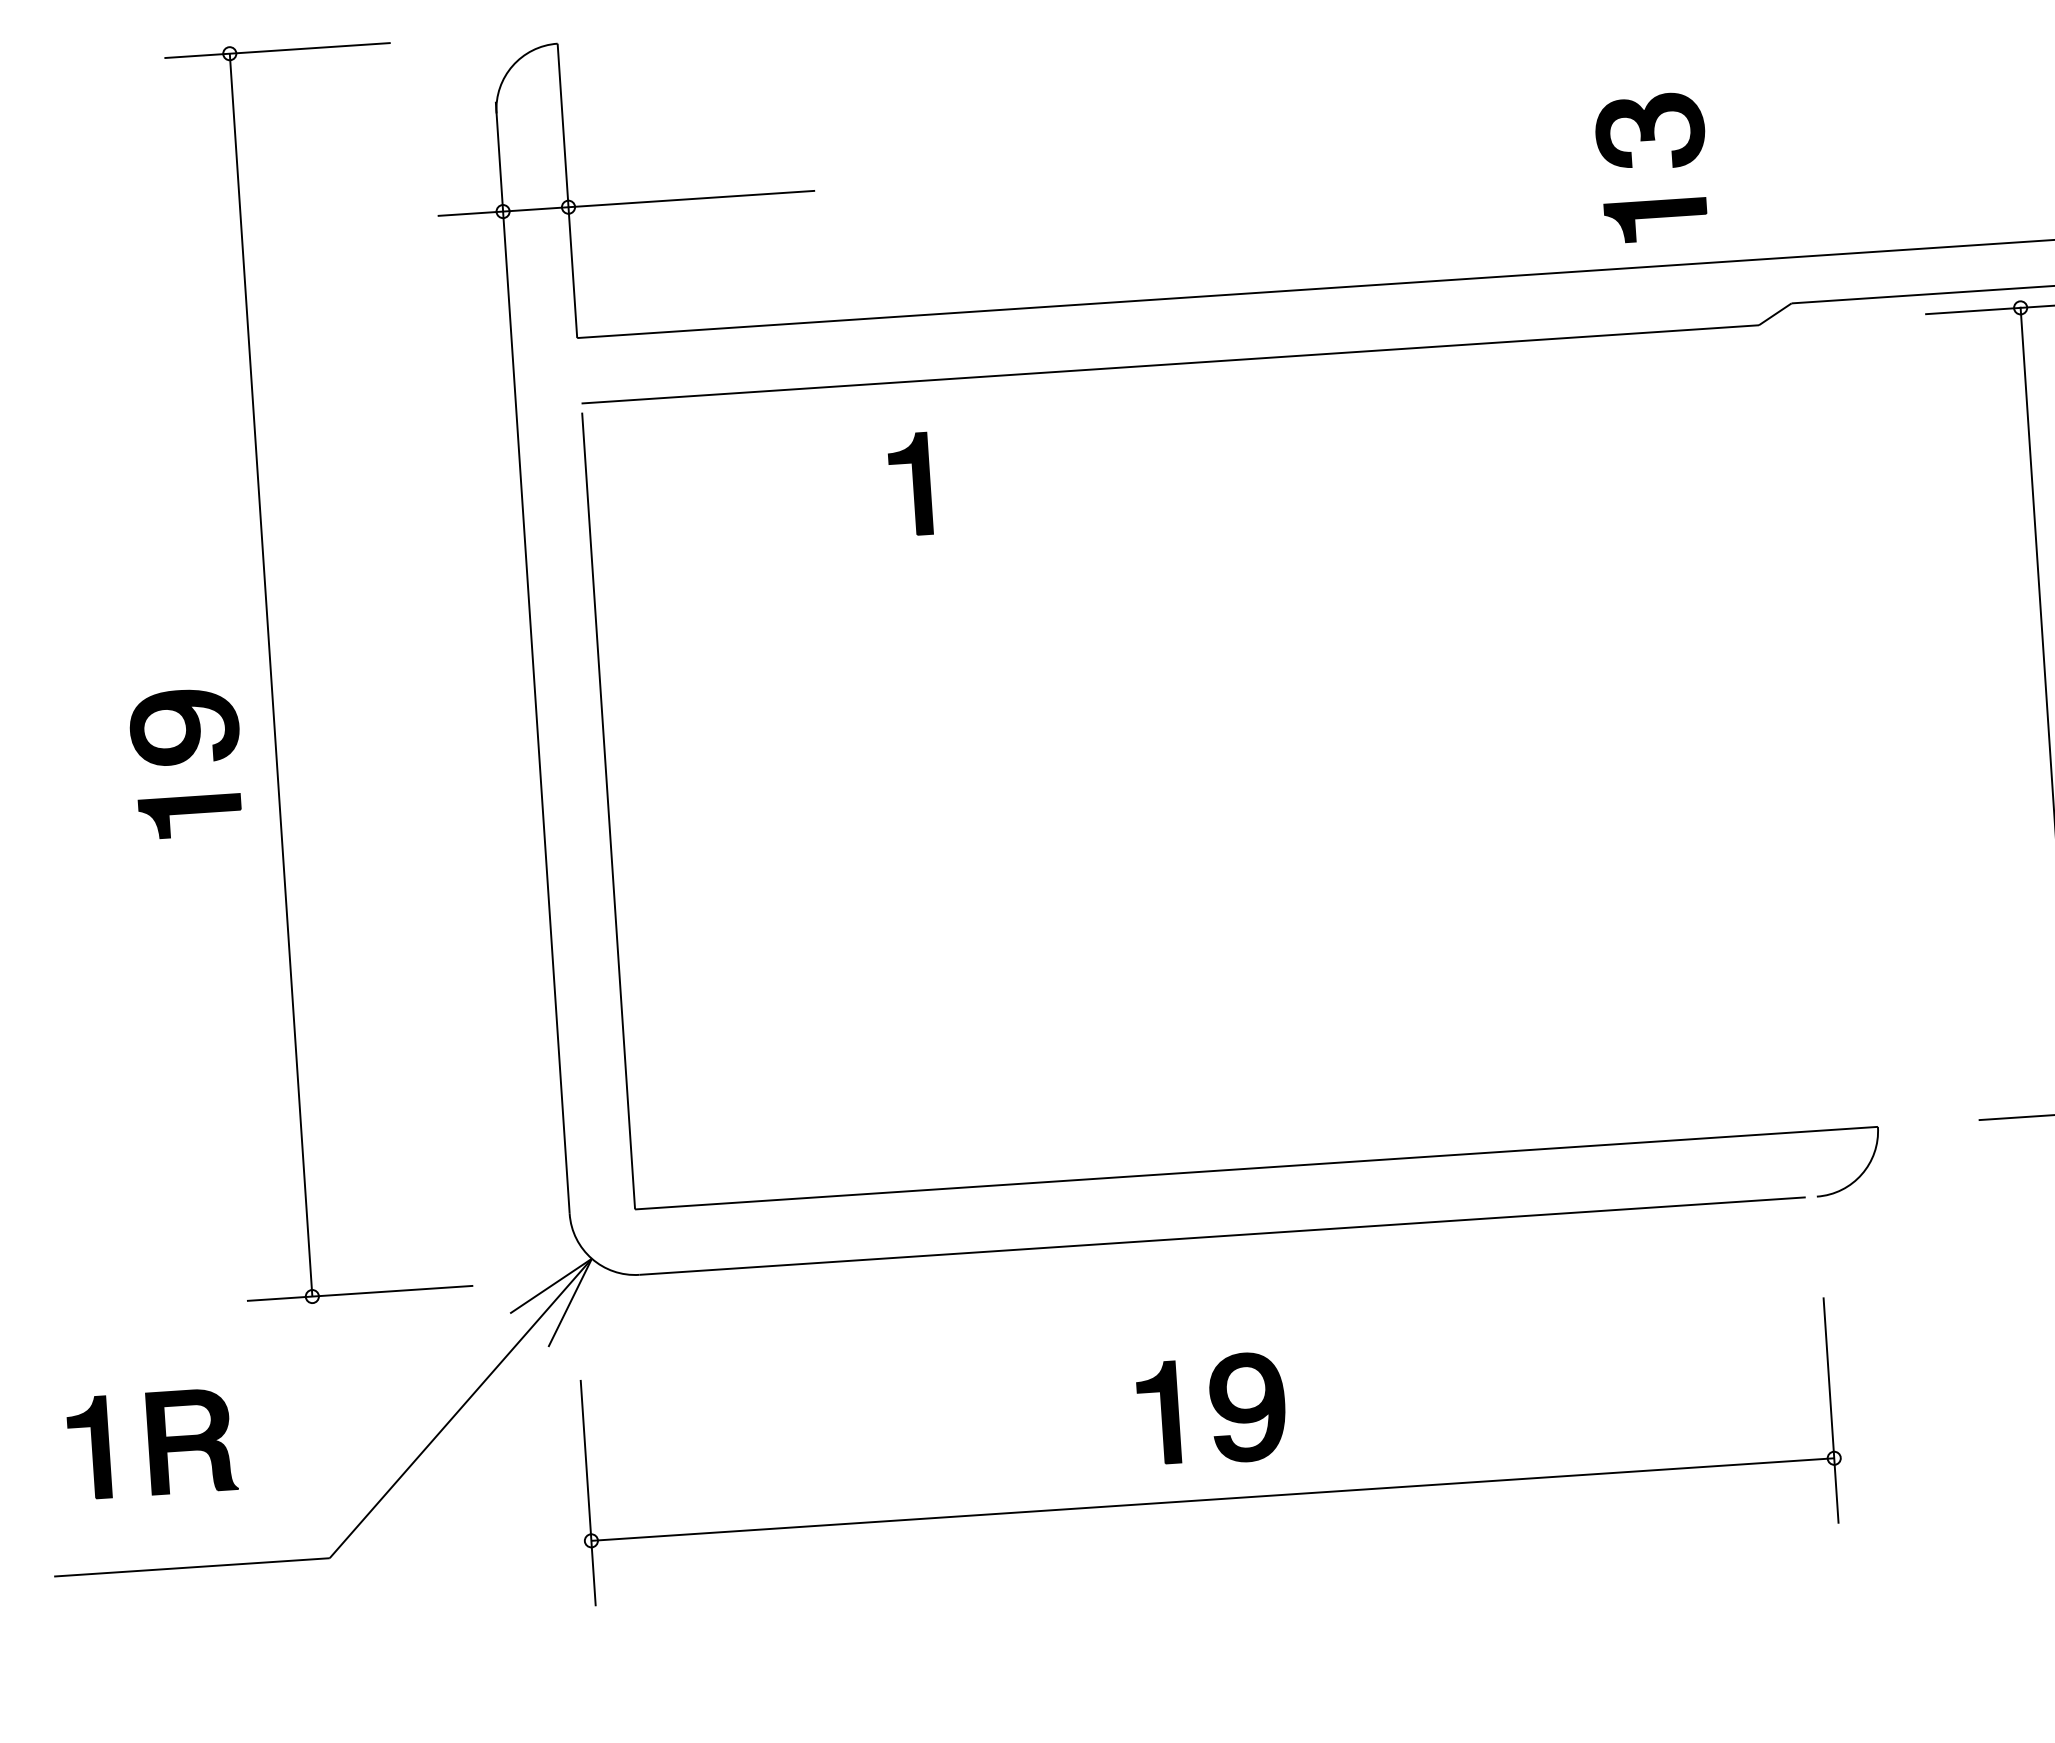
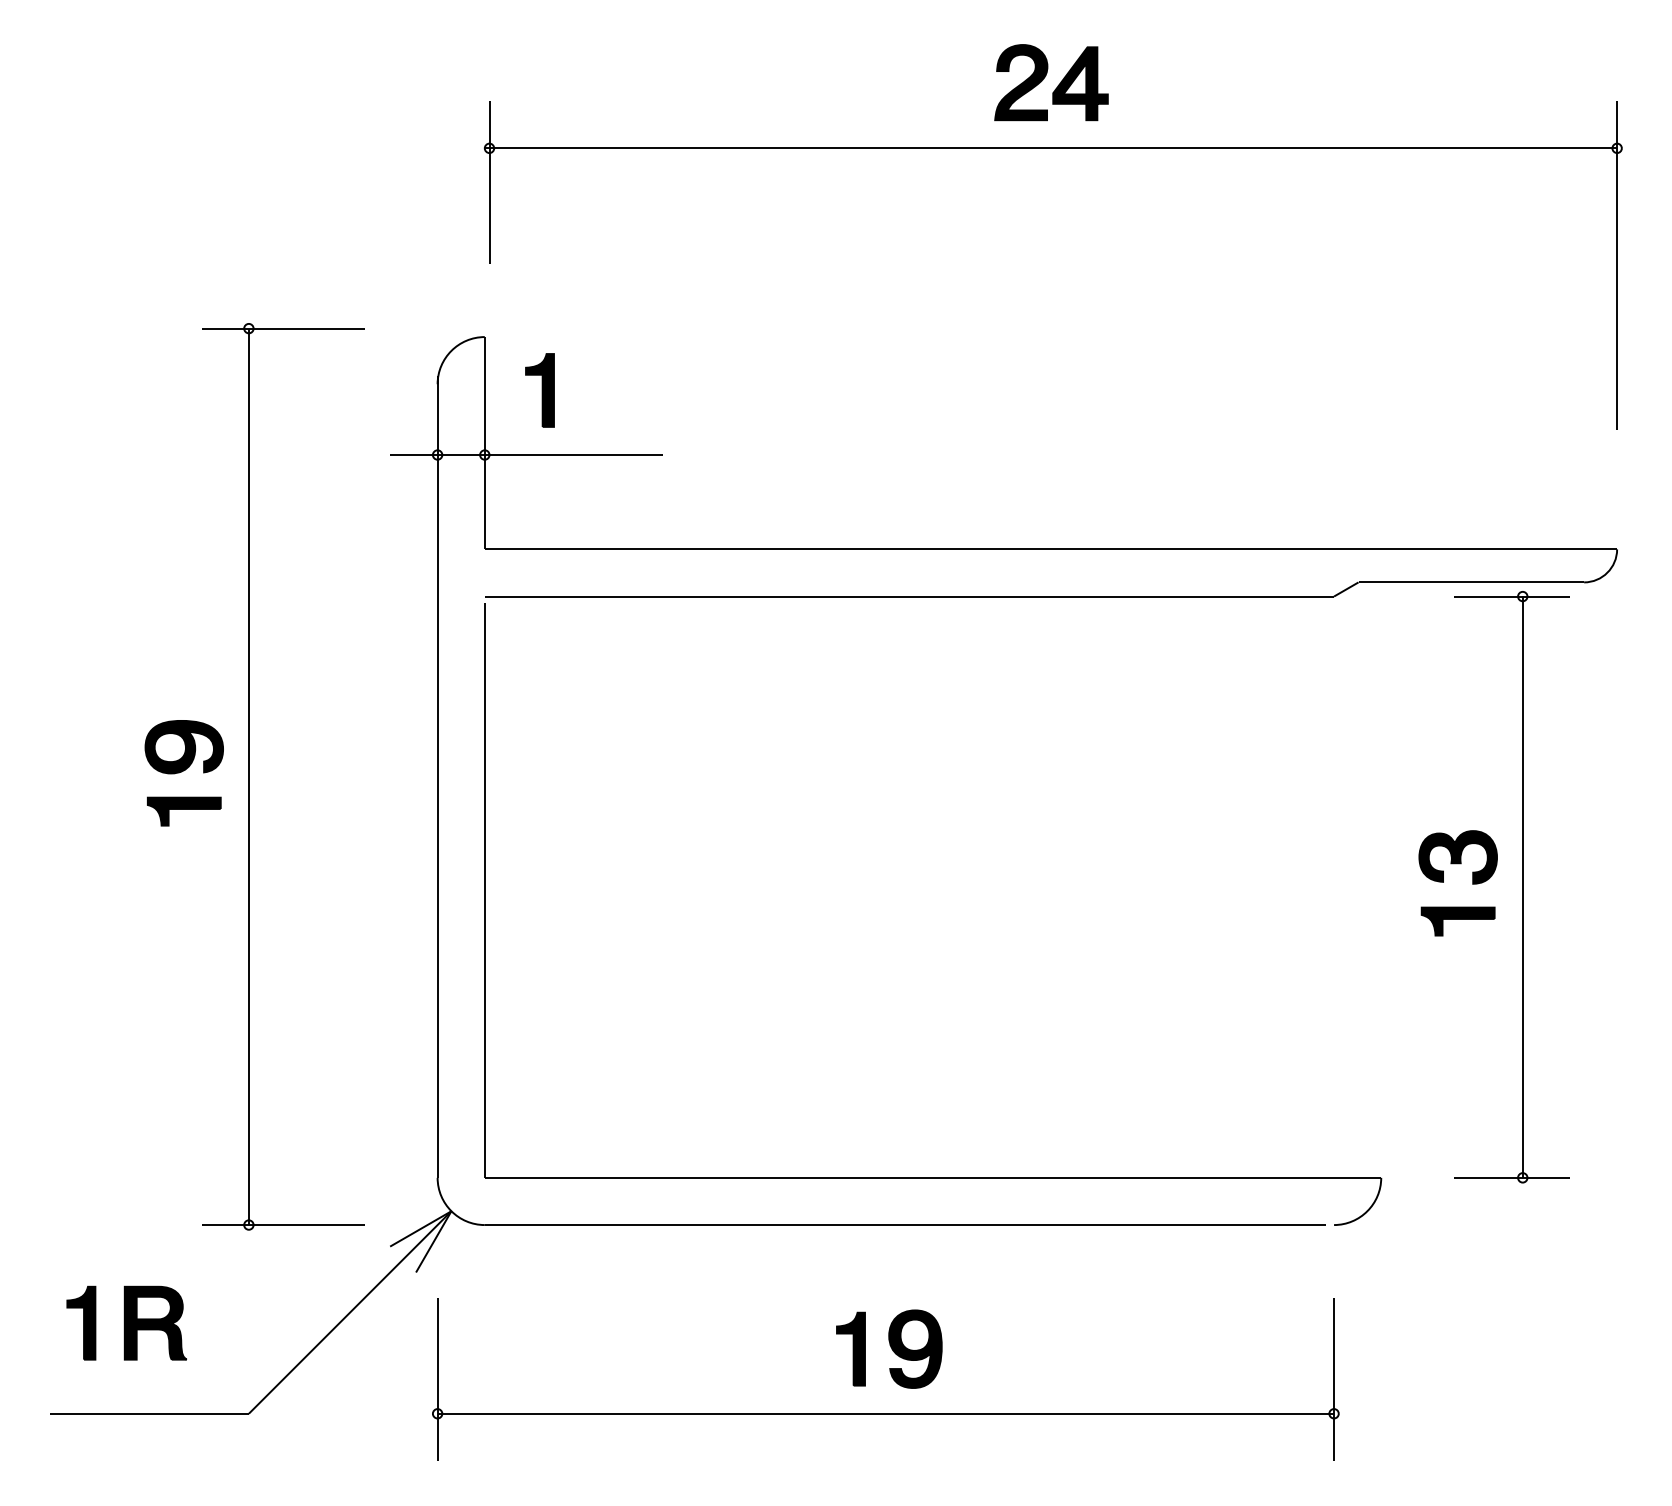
part: (1632, 167) -> (1443, 882), moved
part: (909, 484) -> (539, 390), moved
part: (185, 763) -> (183, 773), moved

